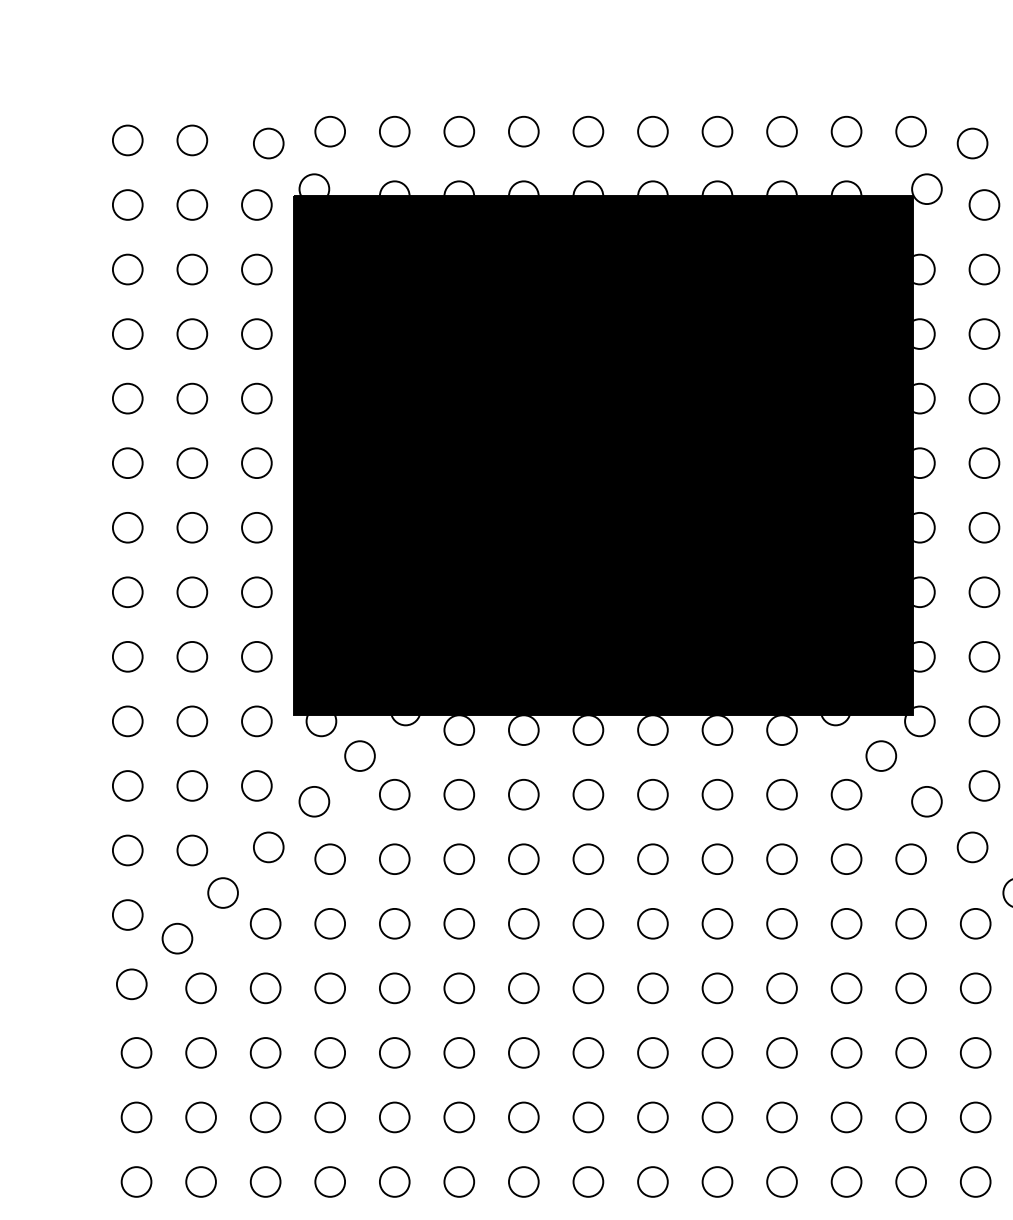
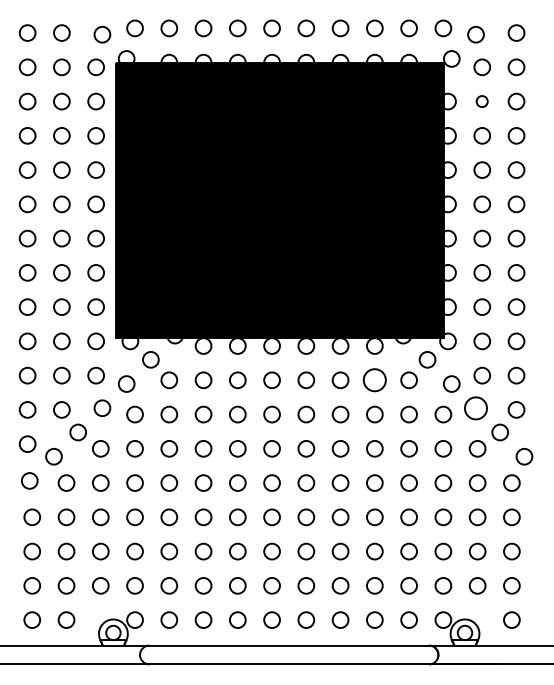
circle: (982, 269) -> (481, 101), size x0.7
circle: (781, 795) -> (374, 380), size x1.4
circle: (971, 845) -> (475, 407), size x1.4

